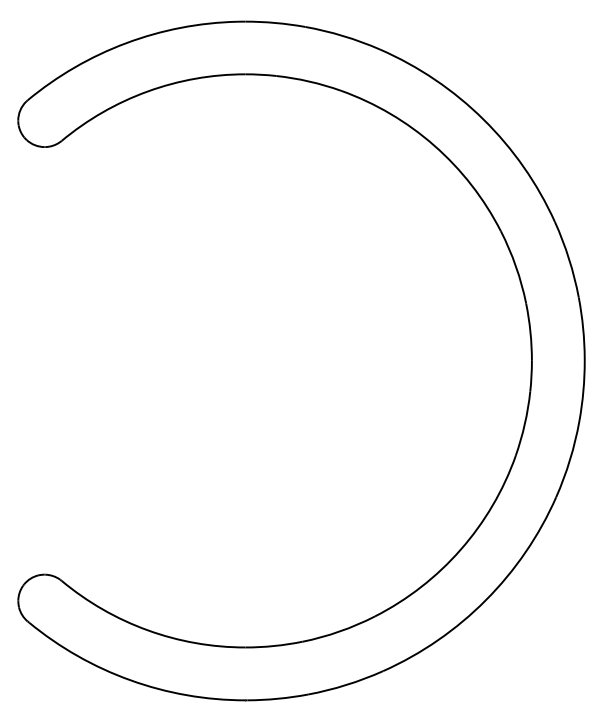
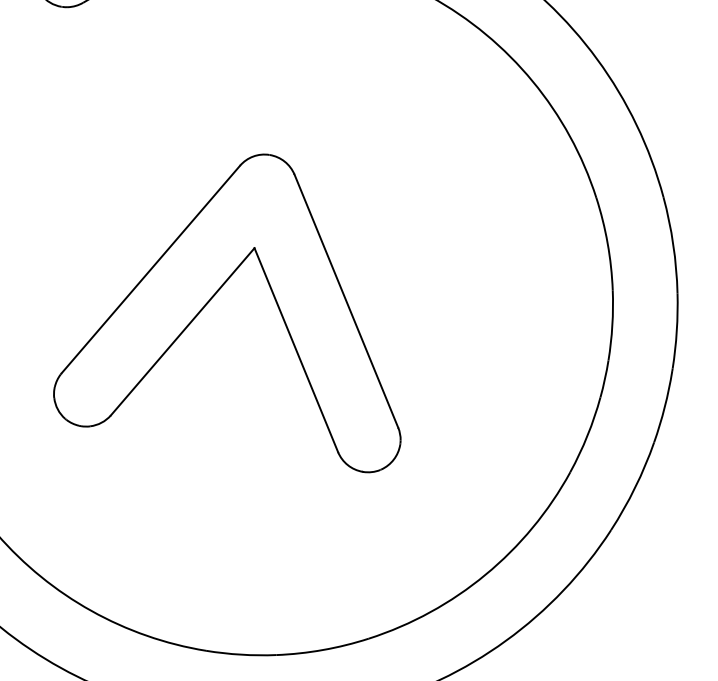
part: (212, 350) -> (224, 285), added

